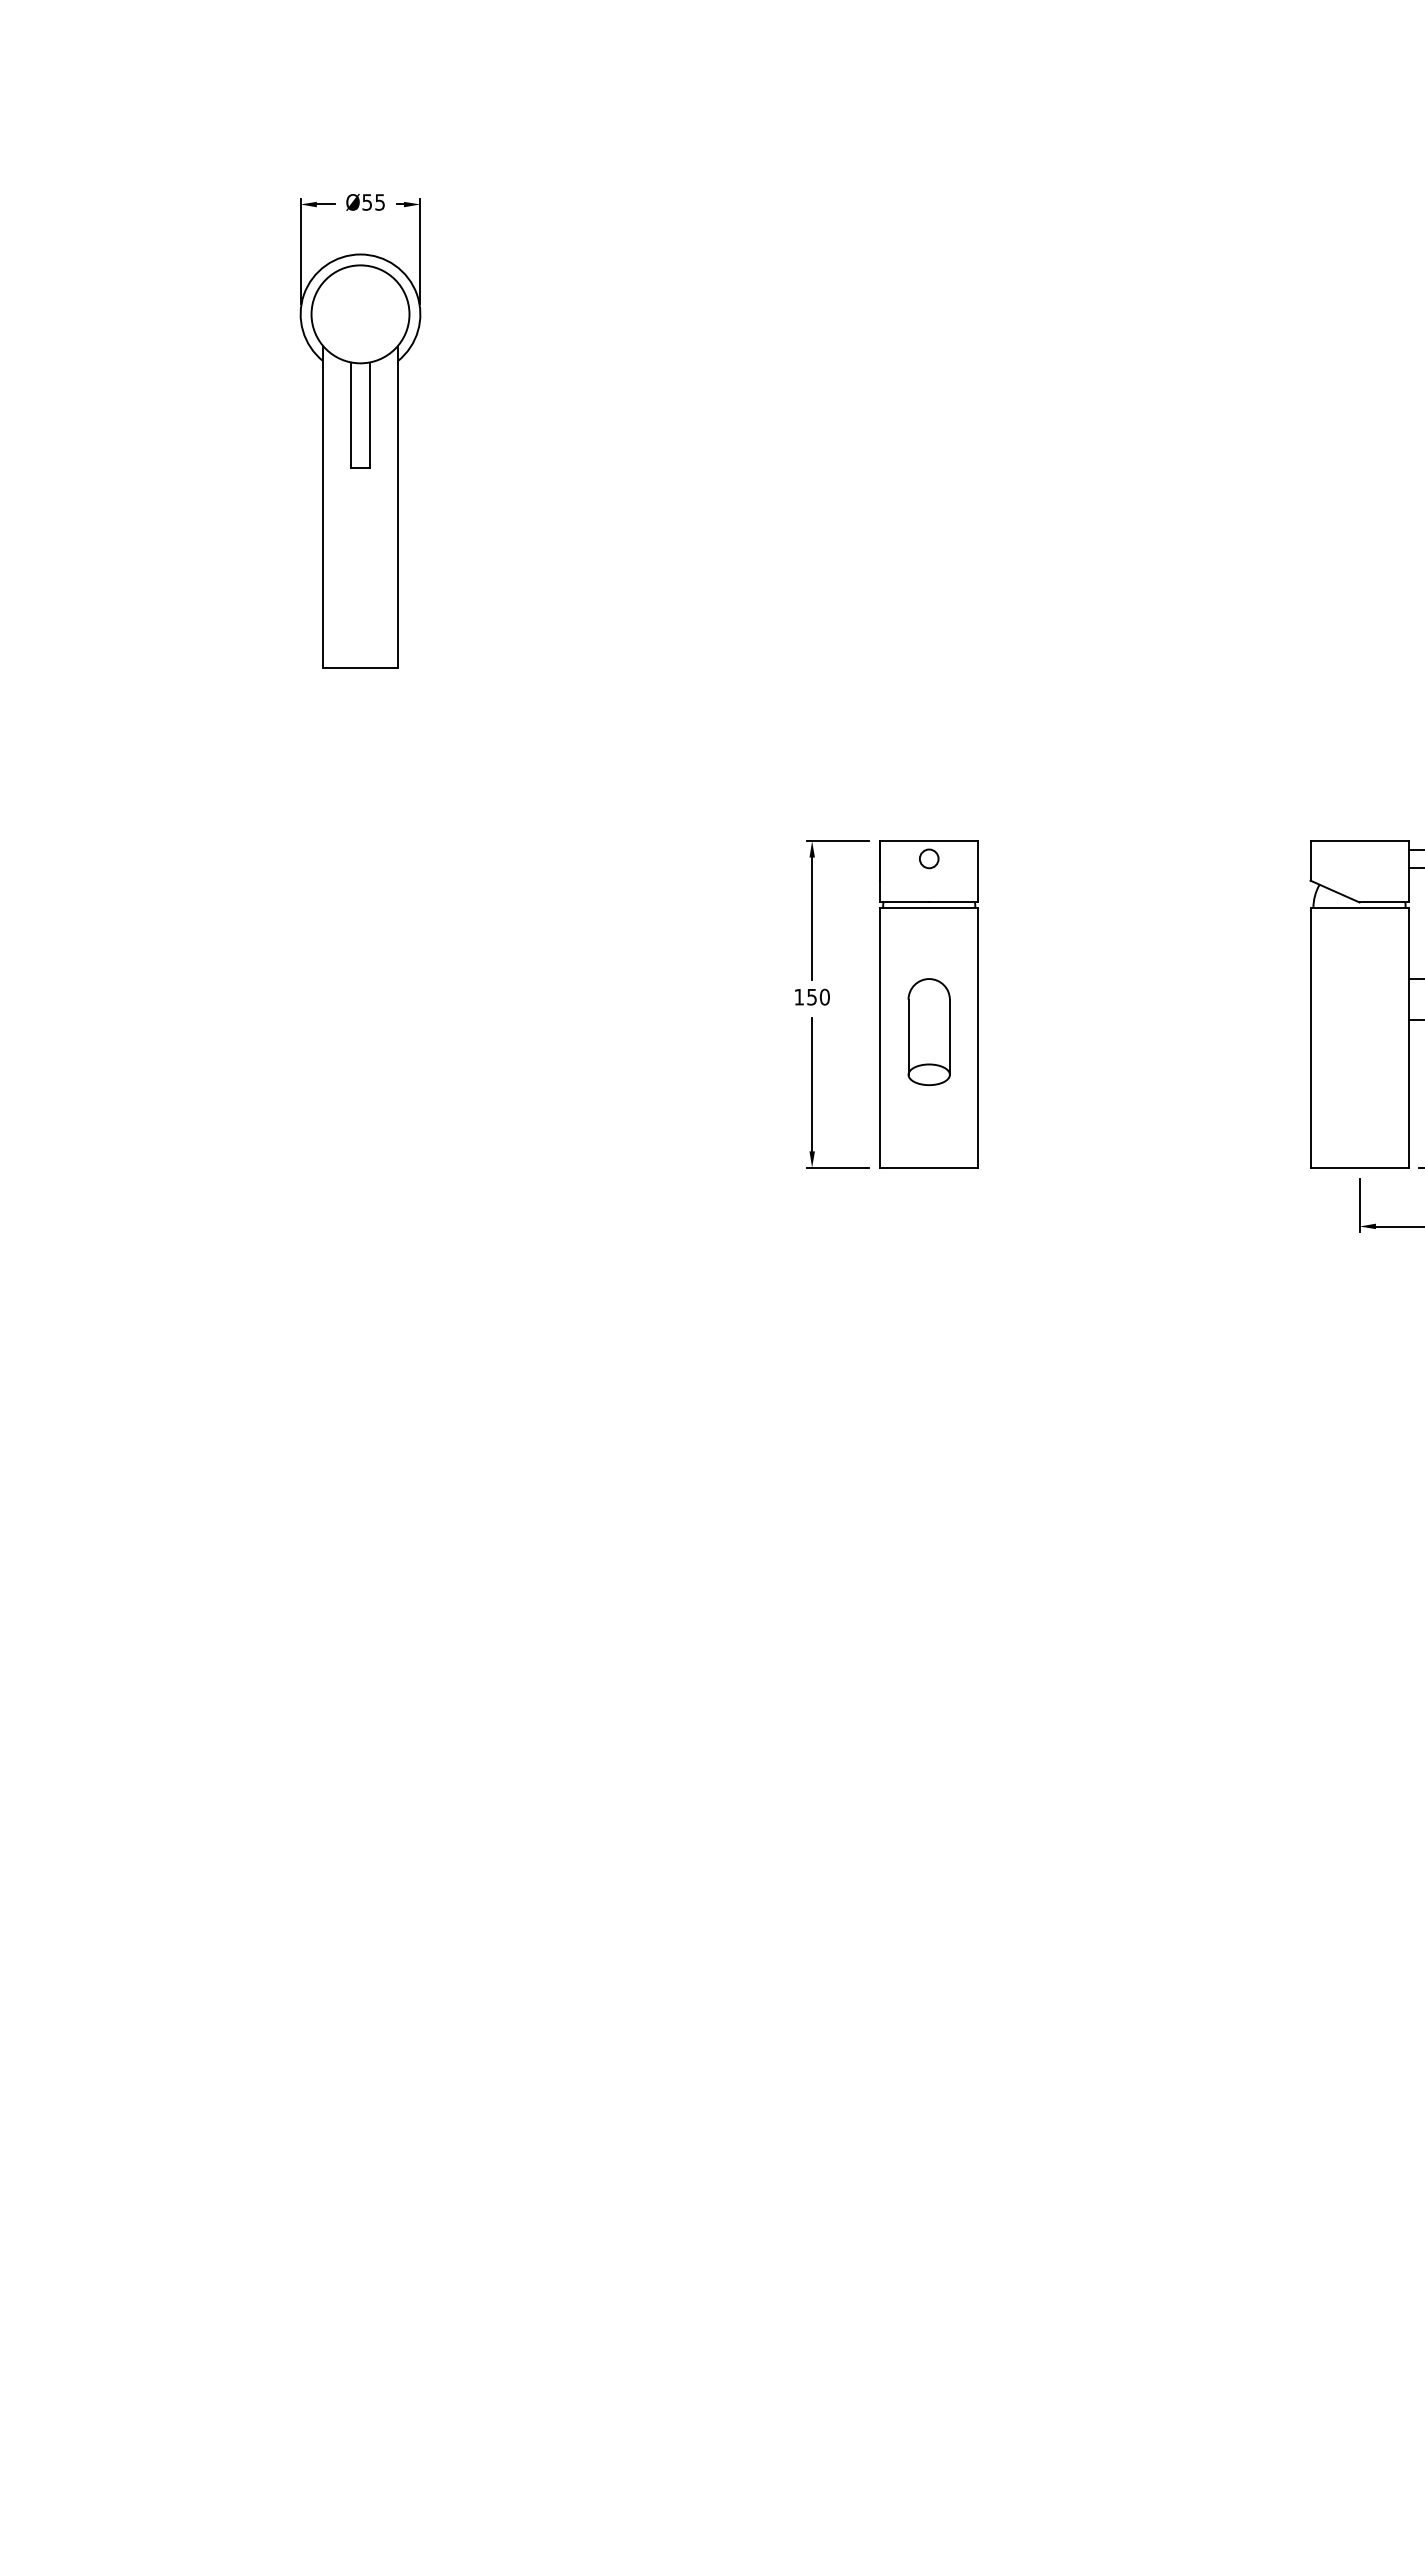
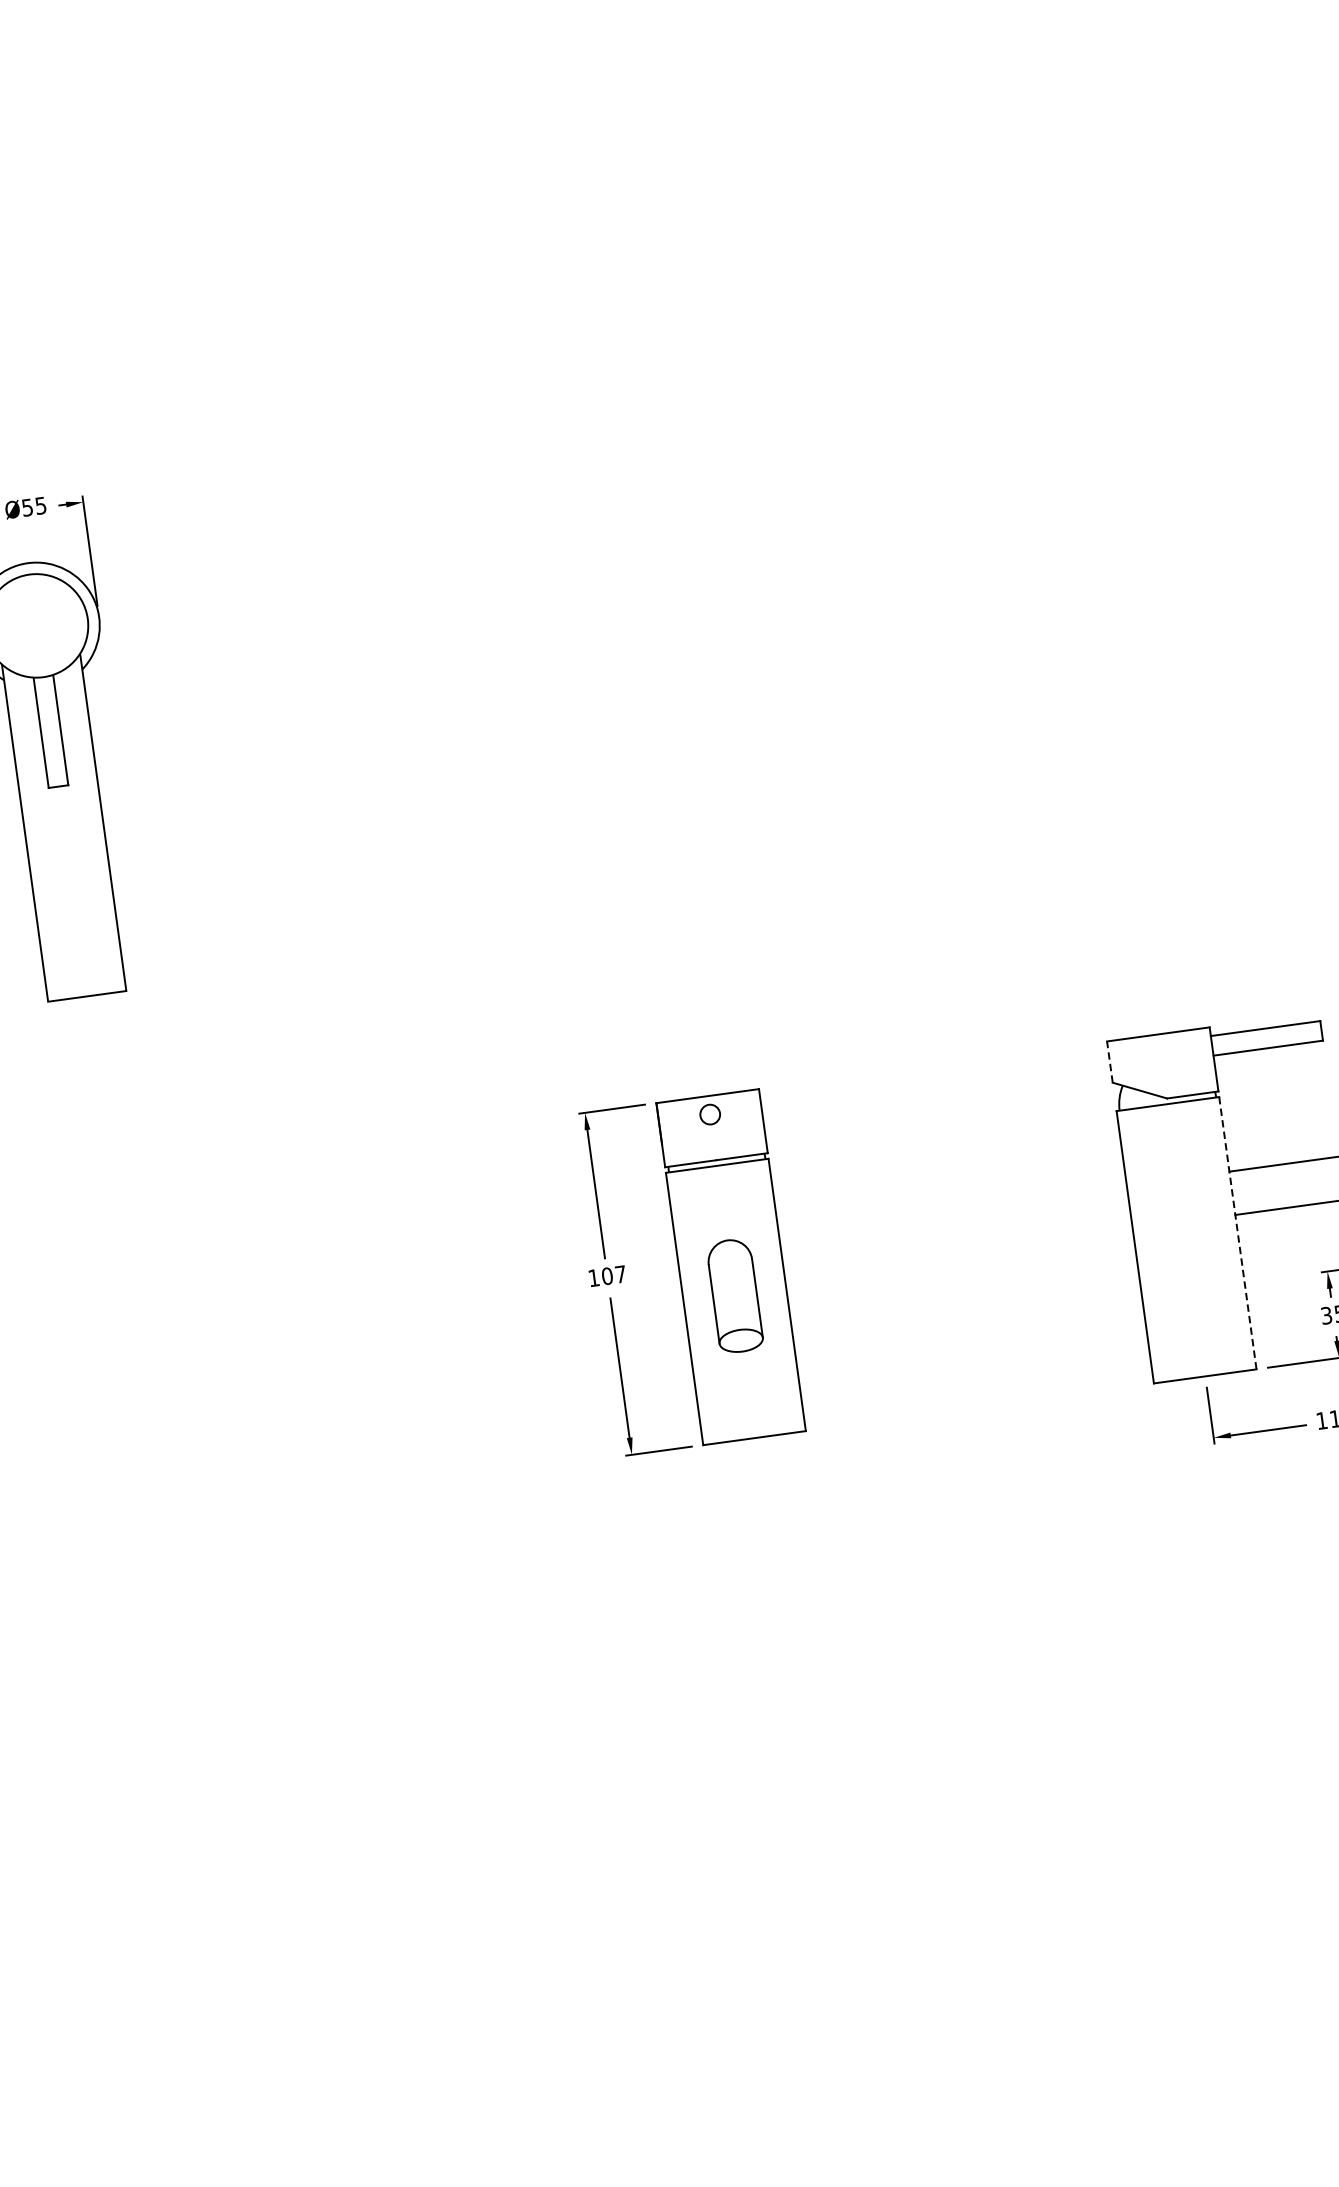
line: (1310, 860) -> (1109, 1061), solid -> dashed
text: (818, 996) -> (614, 1274), 150 -> 107
line: (1408, 1038) -> (1237, 1233), solid -> dashed

